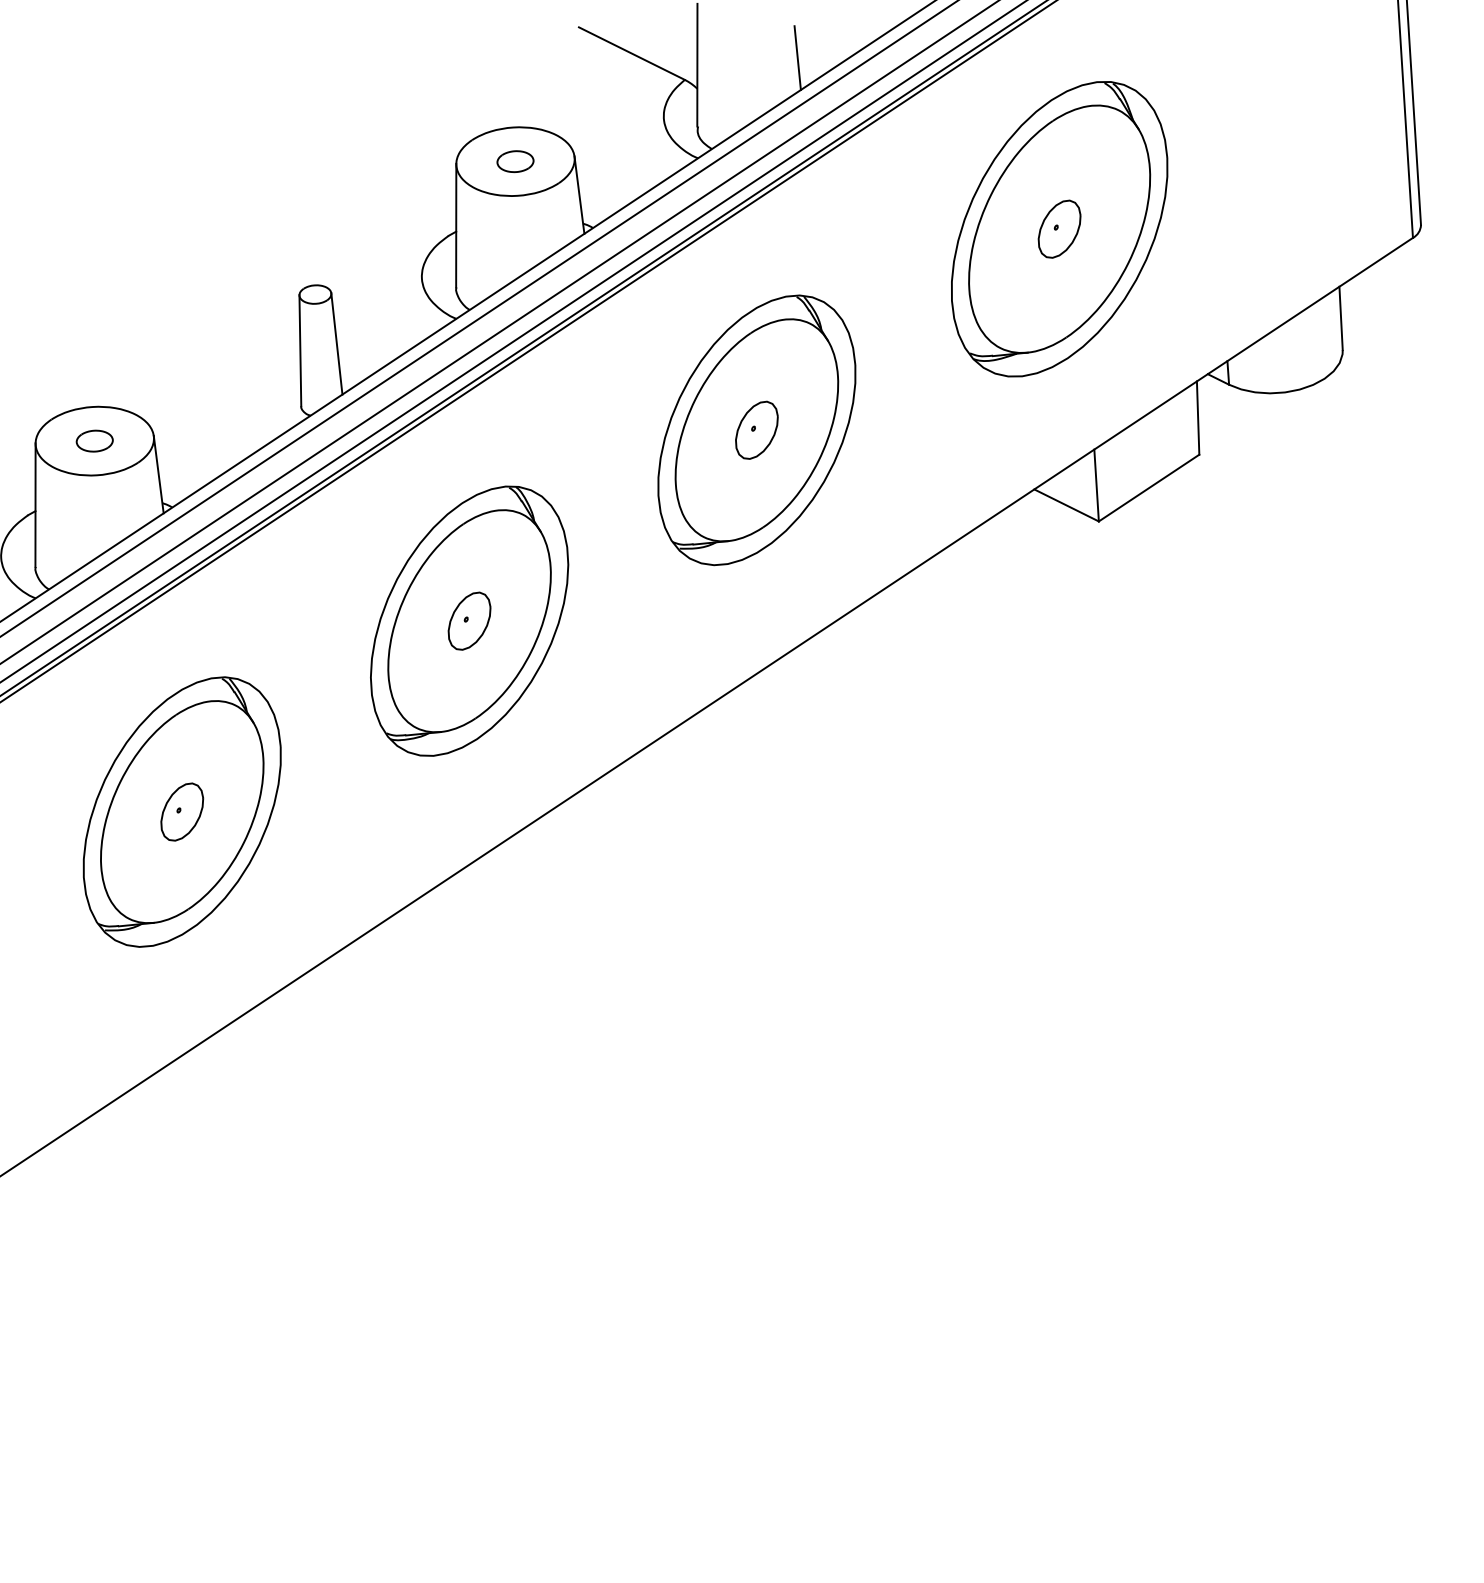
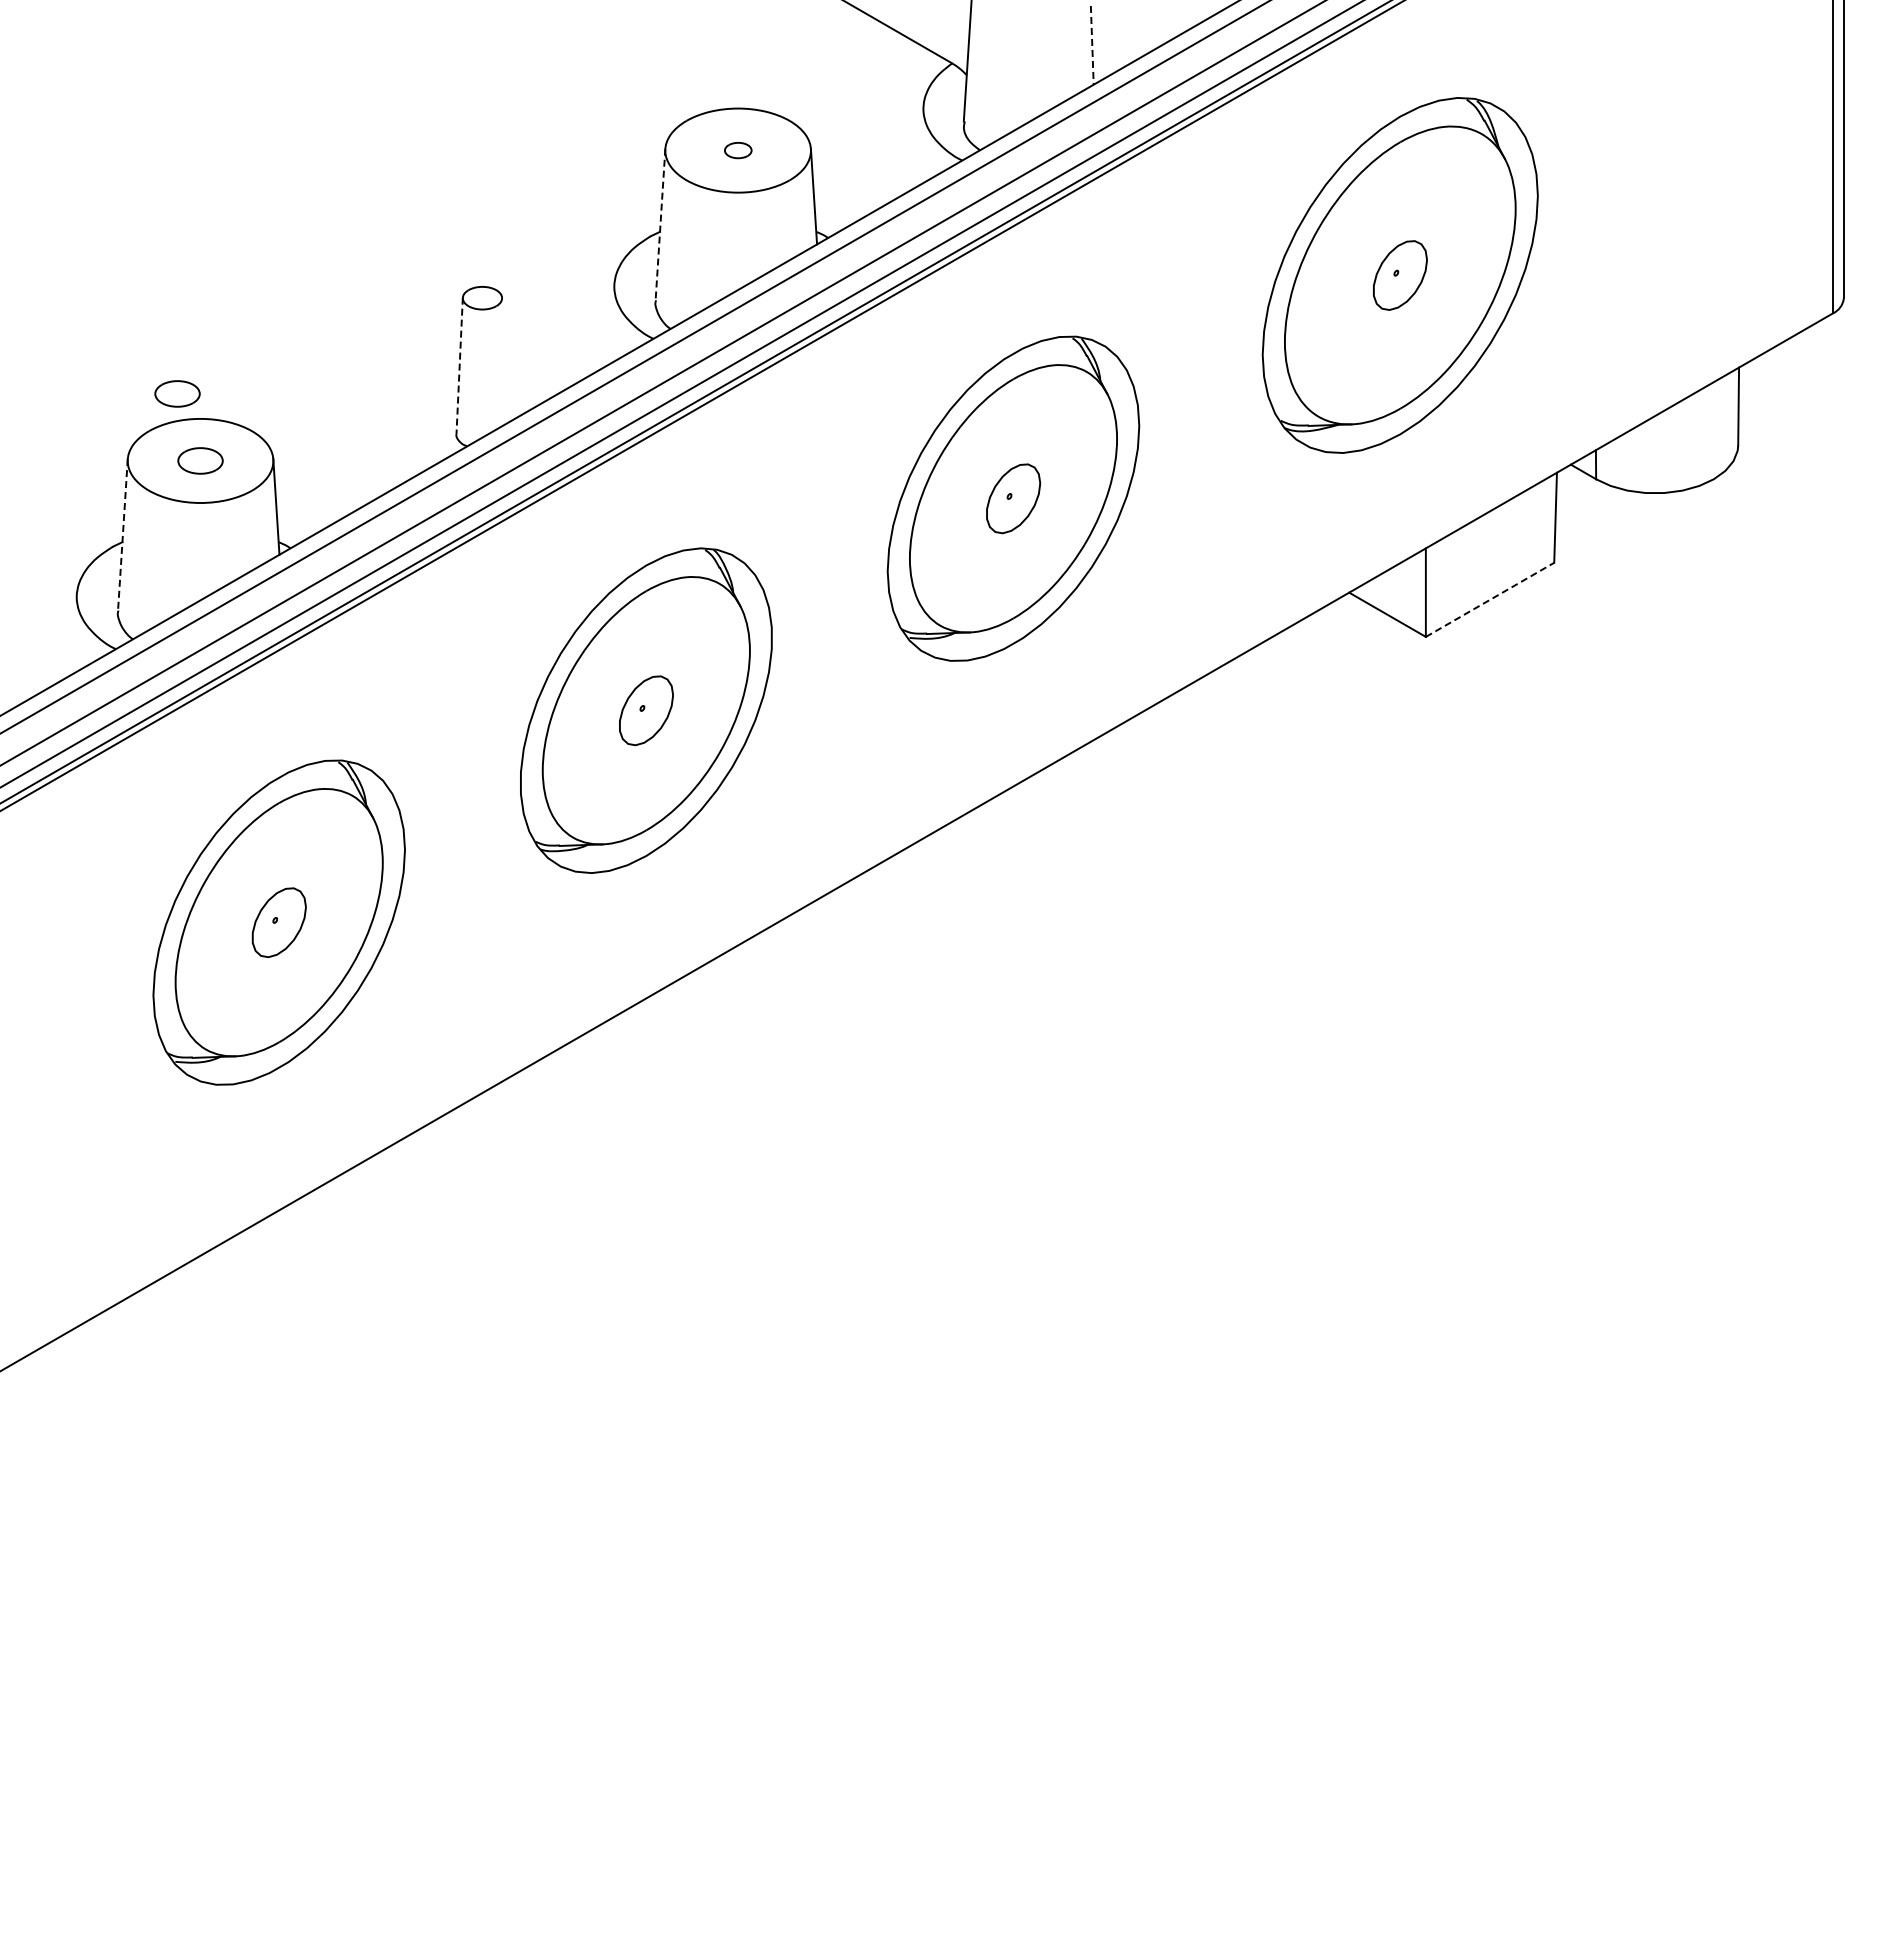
line: (797, 58) -> (1092, 45), solid -> dashed
part: (515, 161) -> (738, 150), size x0.6
line: (456, 225) -> (660, 224), solid -> dashed
line: (336, 343) -> (504, 359), removed
line: (300, 351) -> (459, 366), solid -> dashed
part: (72, 387) -> (177, 393), added
line: (1149, 487) -> (1490, 599), solid -> dashed
line: (35, 504) -> (122, 534), solid -> dashed

